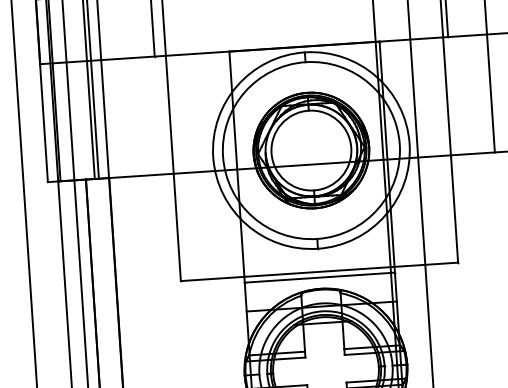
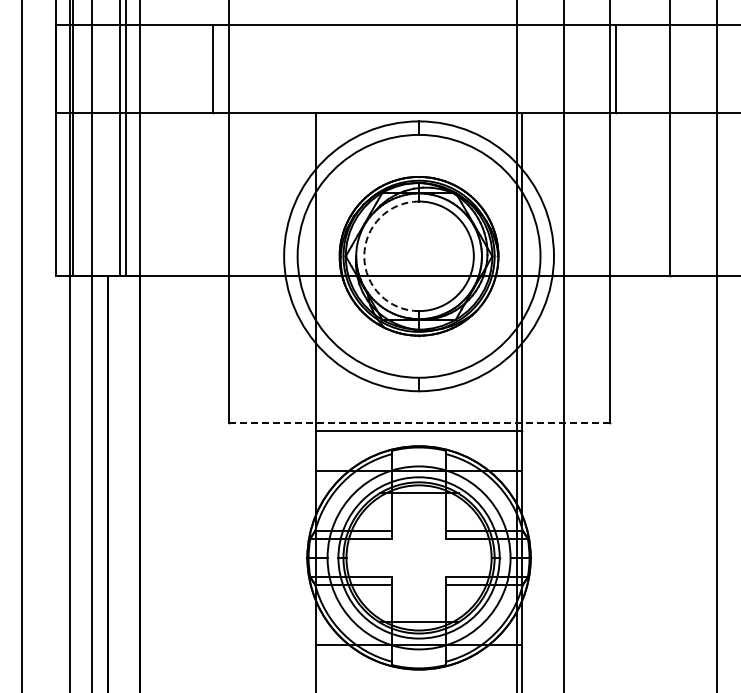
arc: (271, 153) -> (364, 256), solid -> dashed
line: (319, 272) -> (419, 423), solid -> dashed

